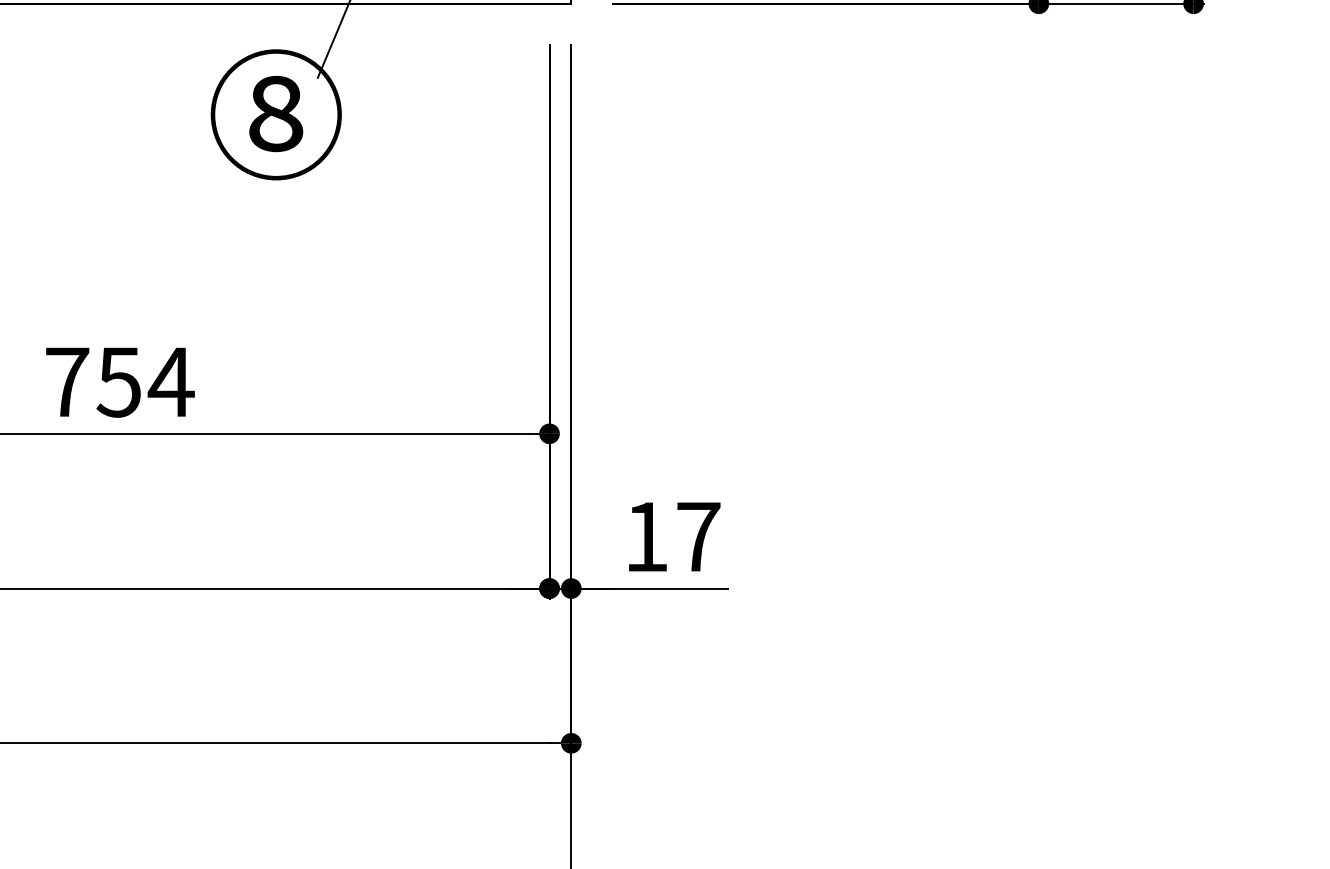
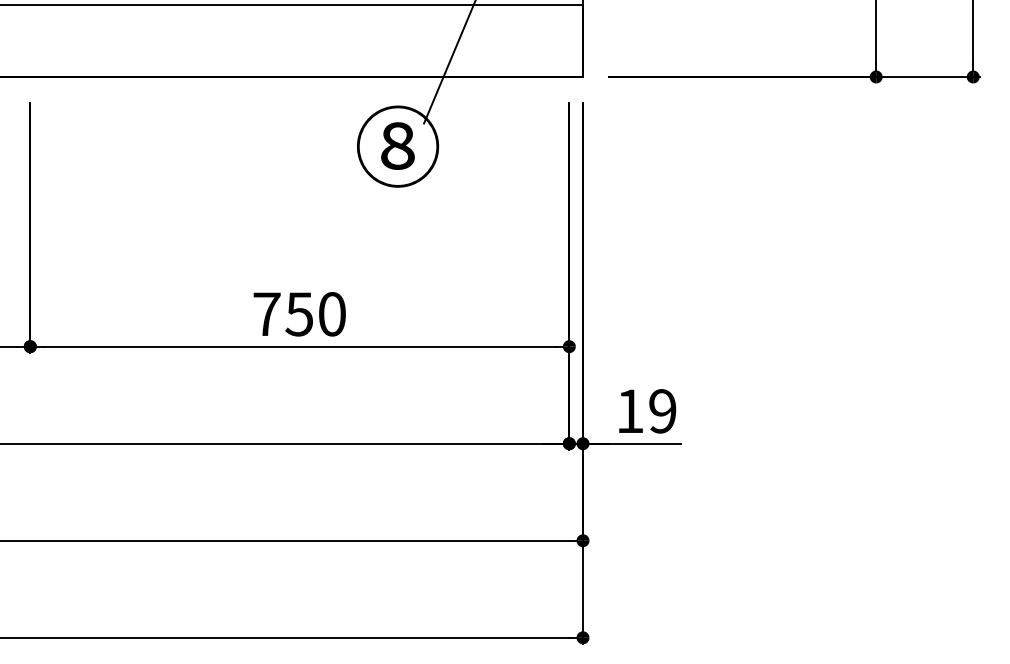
text: (170, 382) -> (331, 314), 754 -> 750
text: (698, 537) -> (662, 411), 17 -> 19

